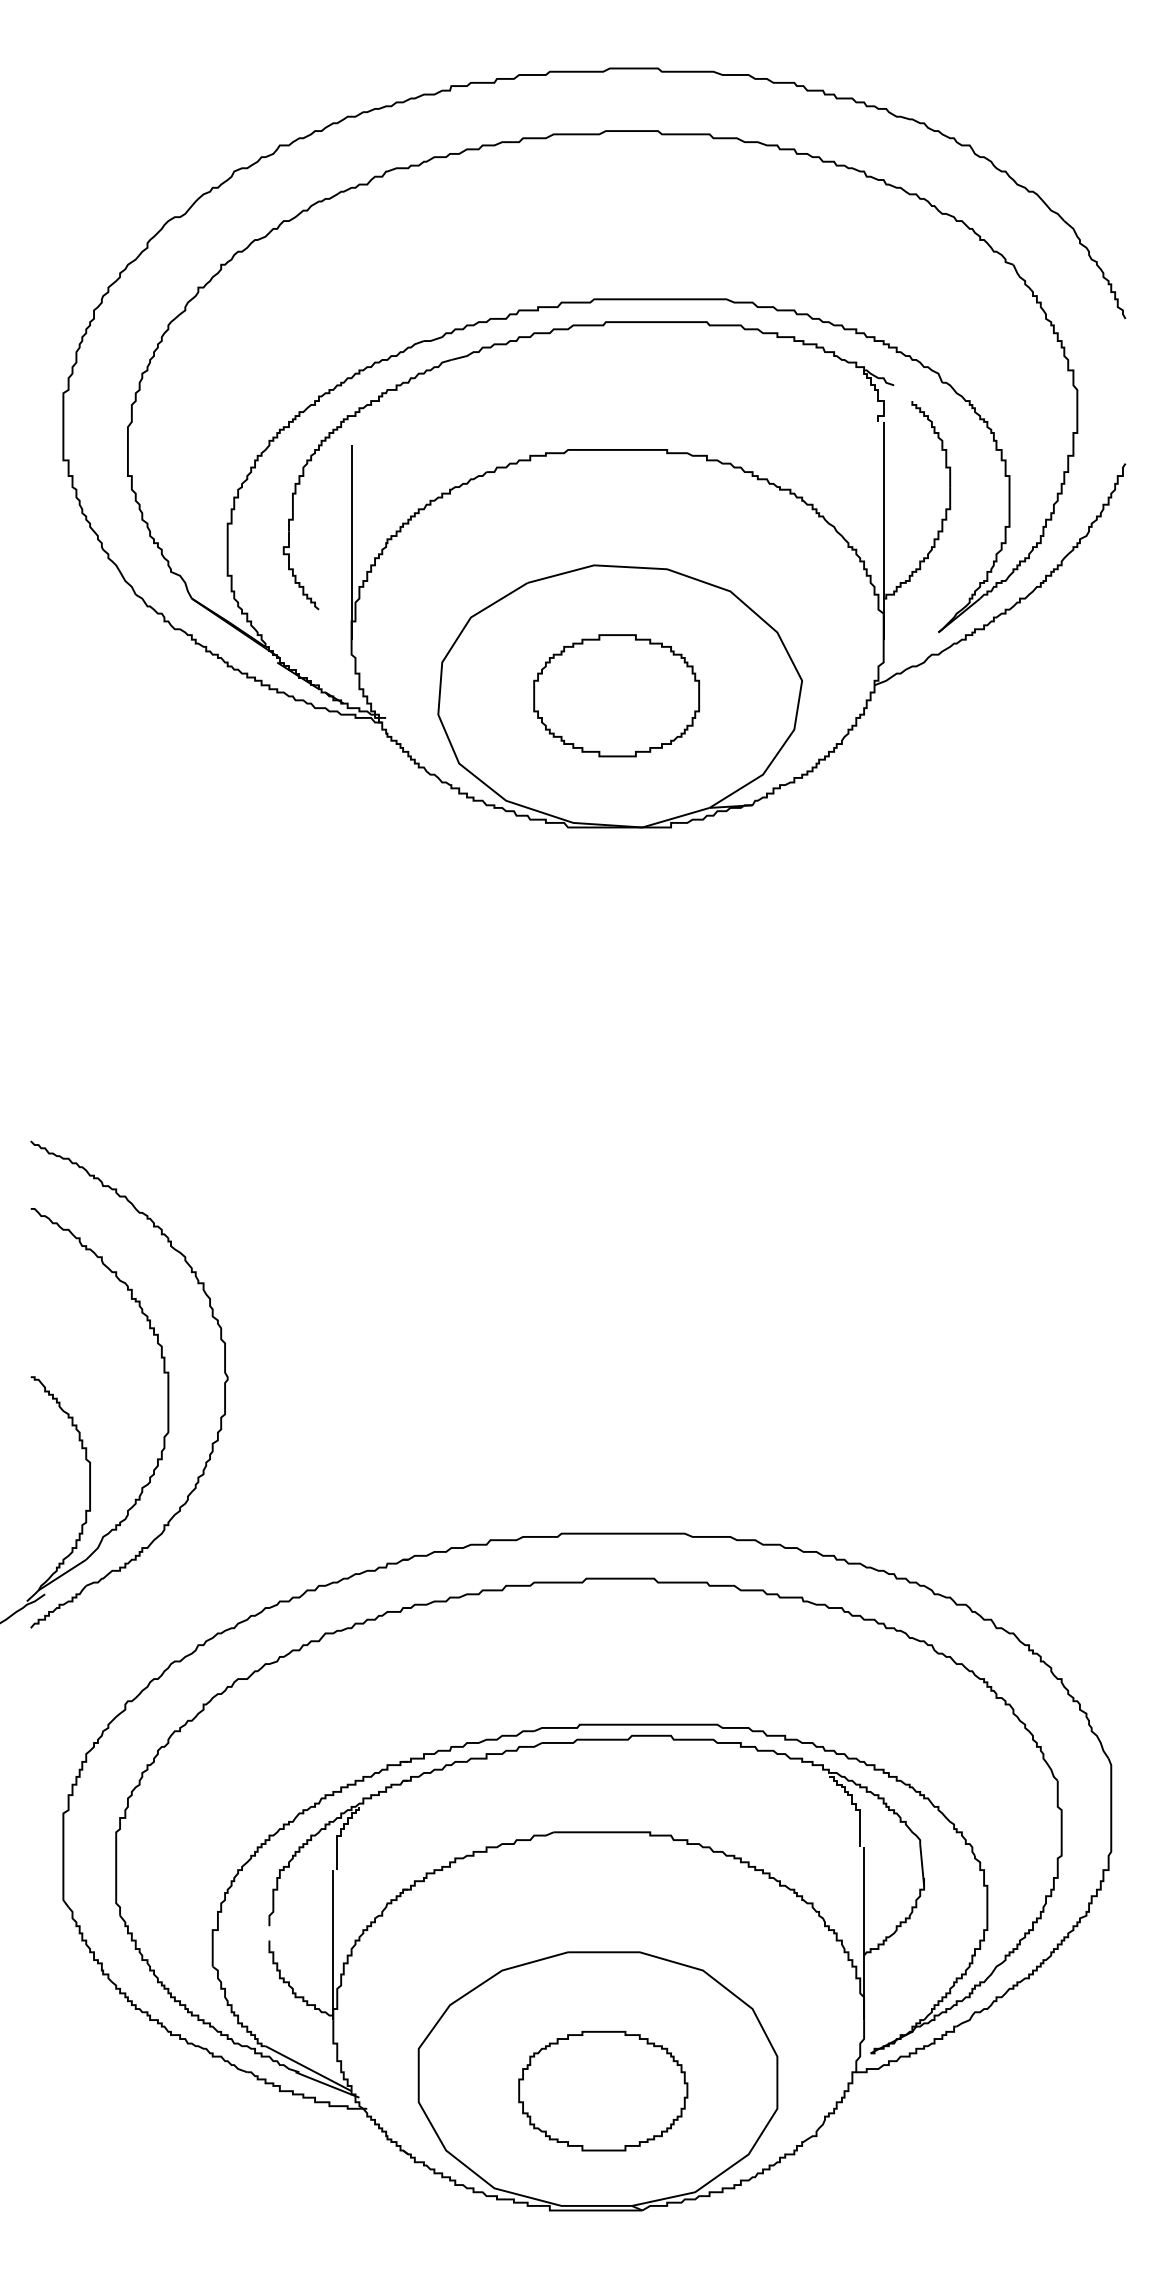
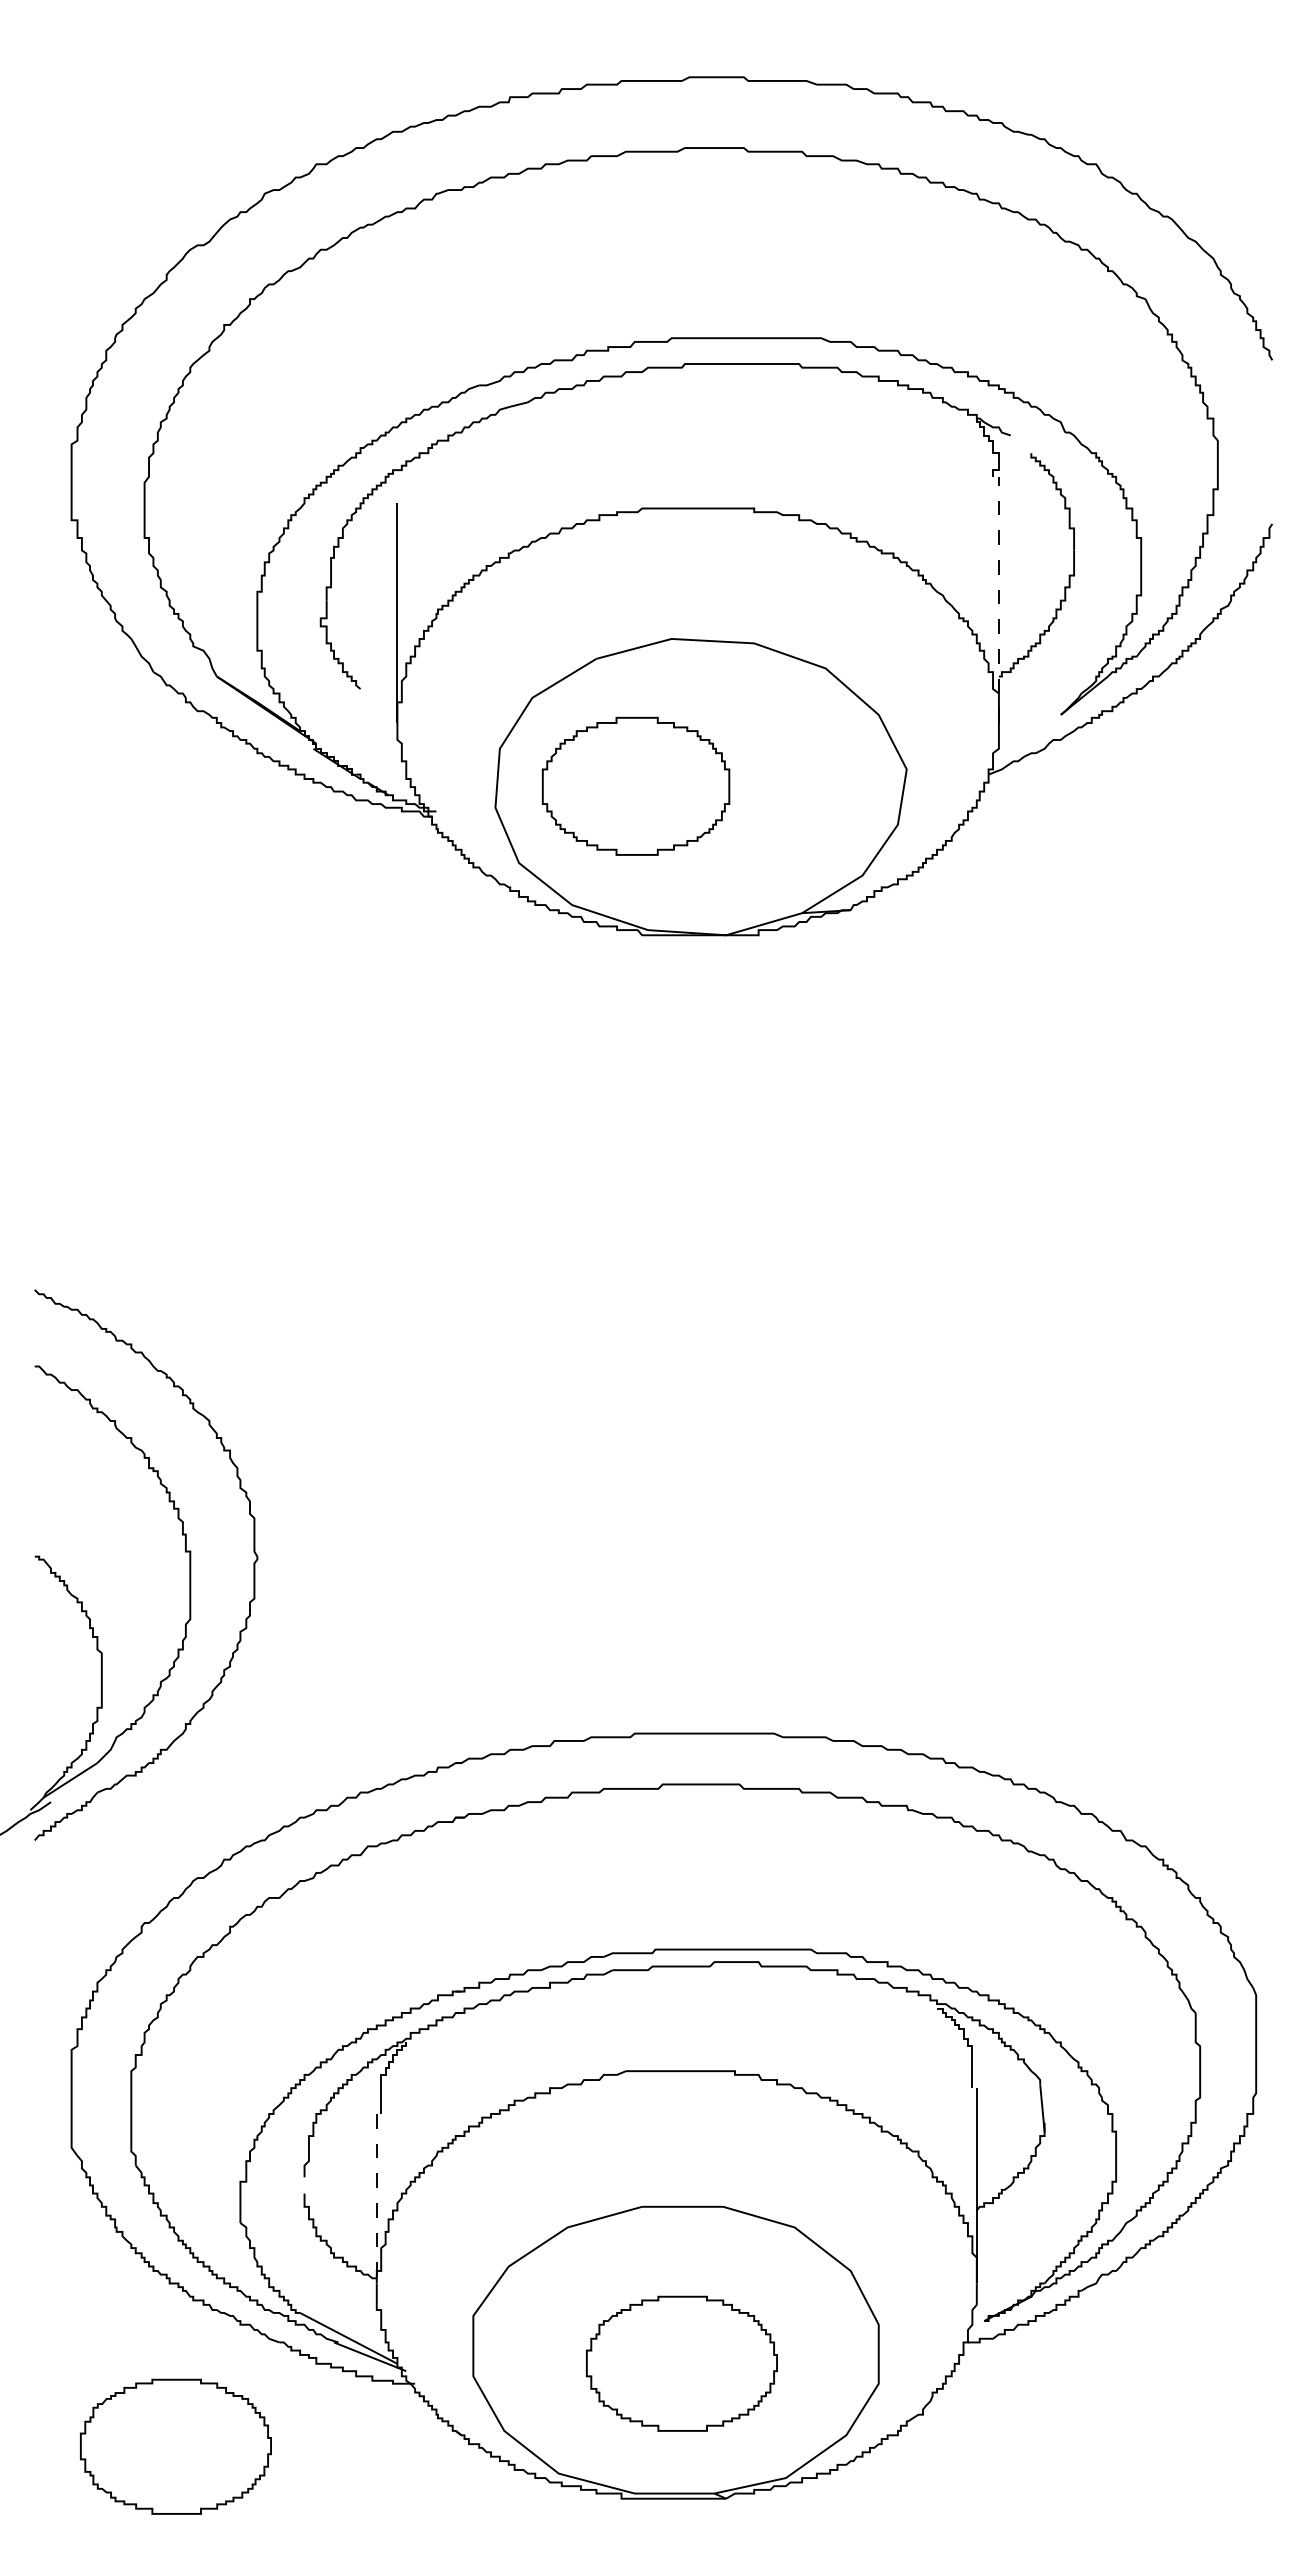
line: (883, 530) -> (998, 599), solid -> dashed
part: (616, 694) -> (635, 785), moved
line: (333, 1944) -> (376, 2198), solid -> dashed
part: (155, 2164) -> (175, 2446), added

